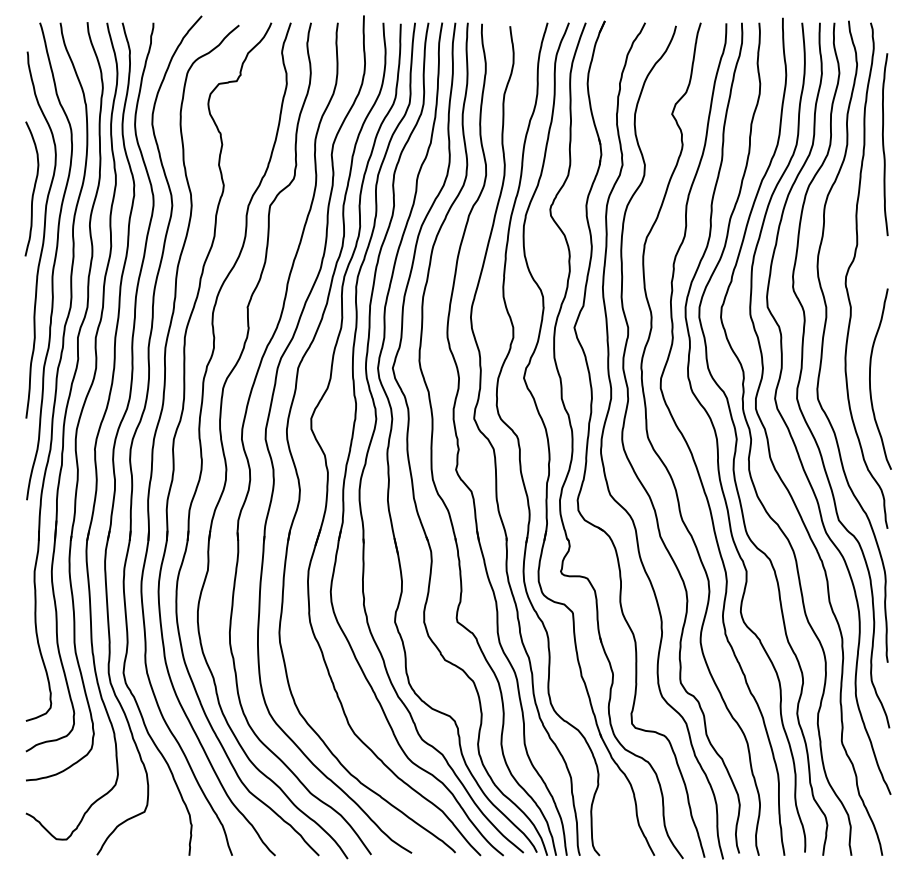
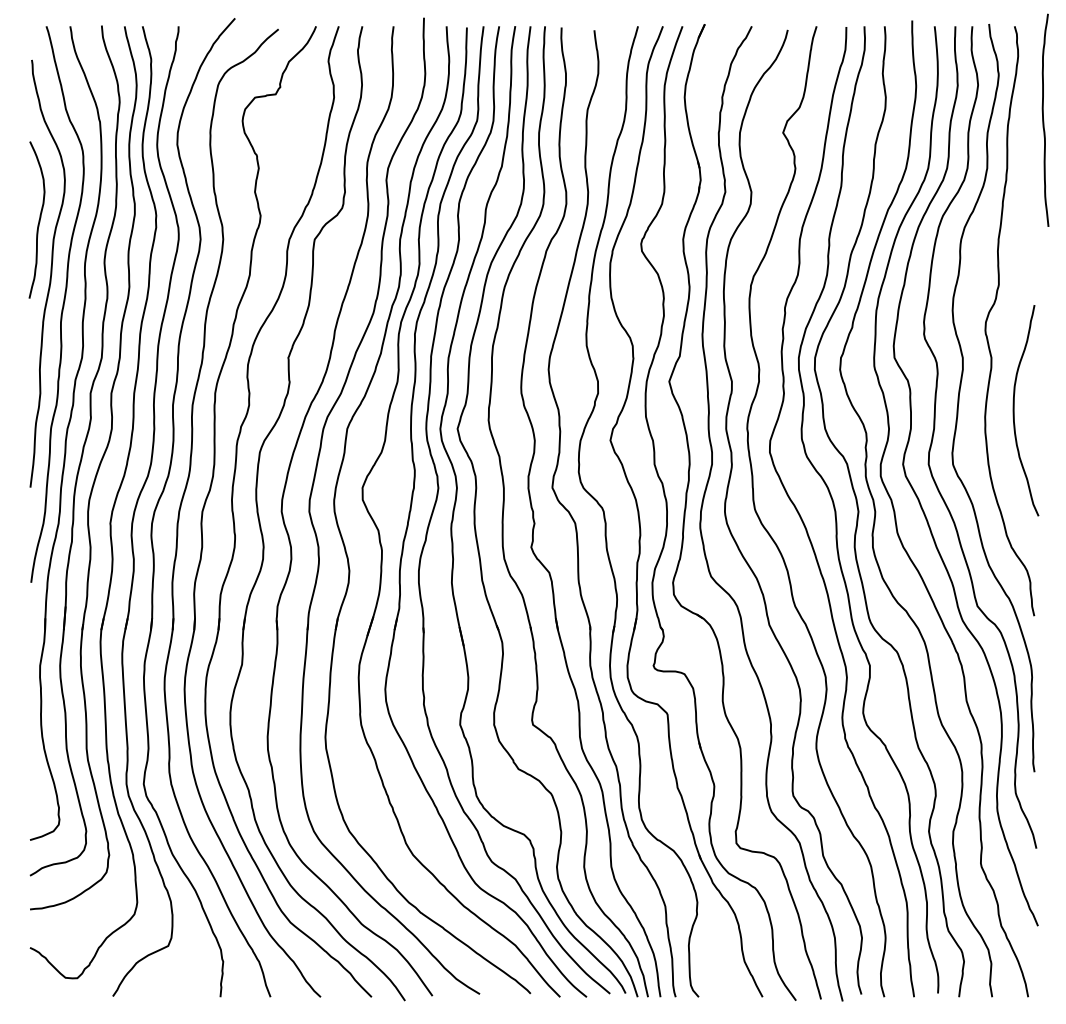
curve: (884, 144) -> (1044, 120), moved
curve: (870, 379) -> (1014, 410), moved

